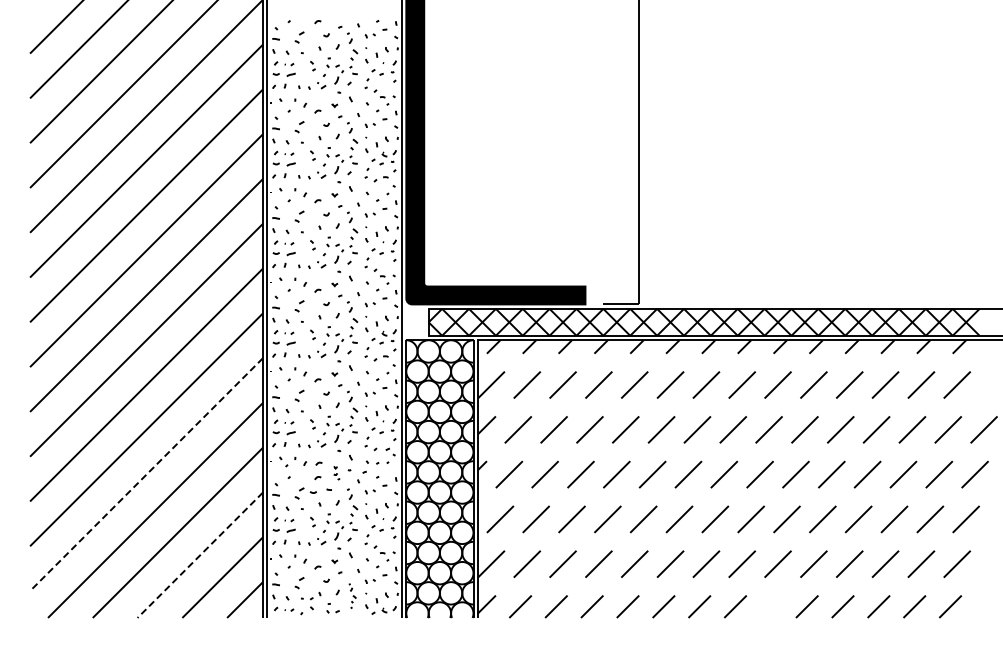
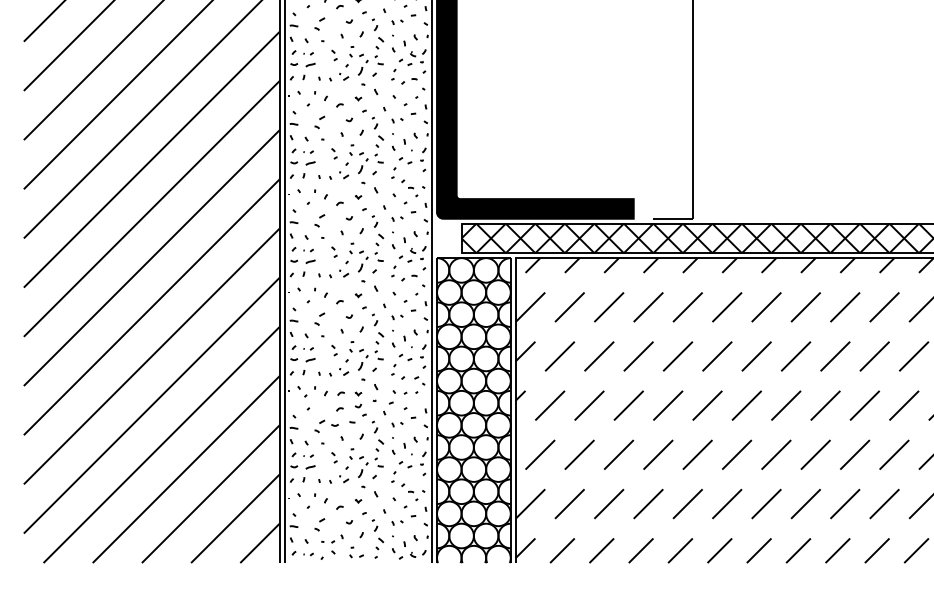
part: (336, 473) -> (360, 404), size x1.67
line: (146, 474) -> (151, 405), dashed -> solid
line: (200, 555) -> (210, 494), dashed -> solid
part: (352, 596) -> (377, 539), size x1.43
line: (770, 606) -> (836, 550), added

